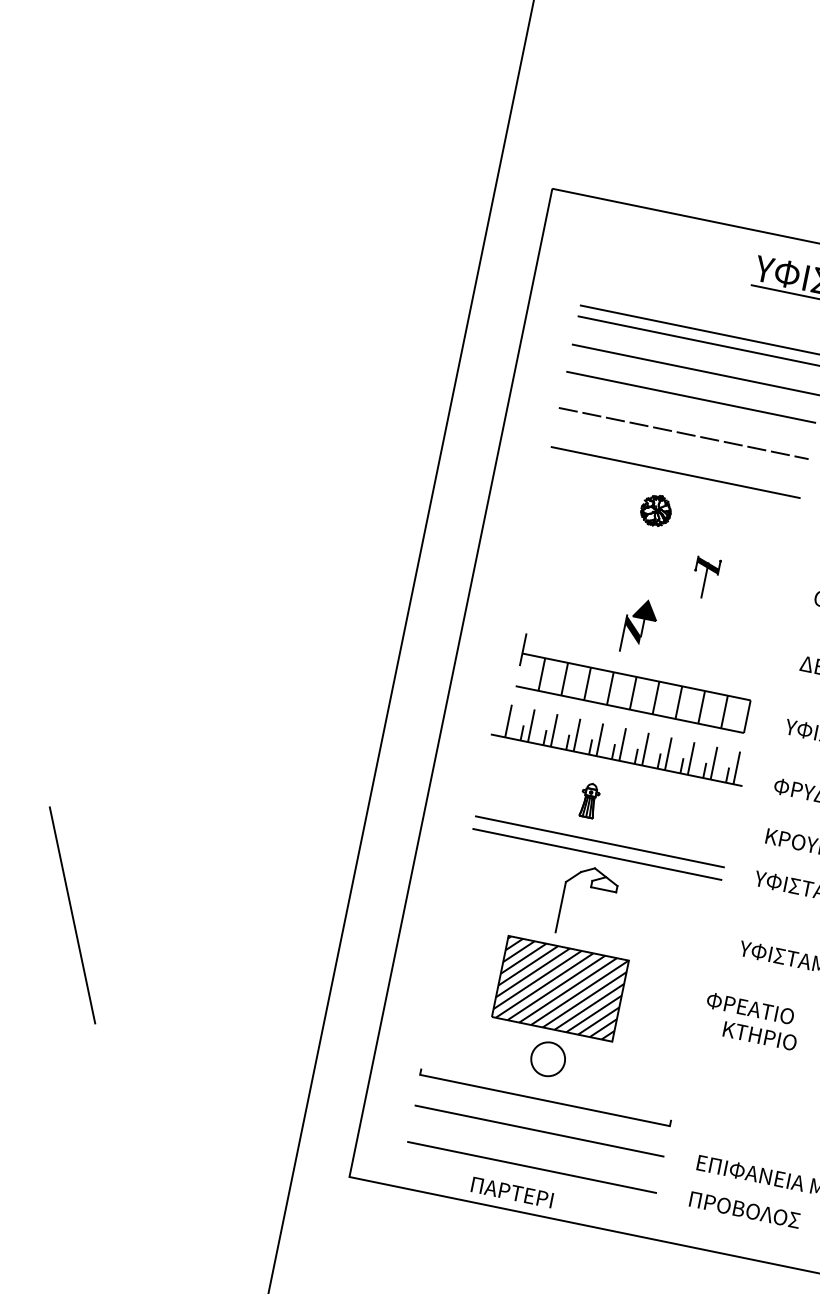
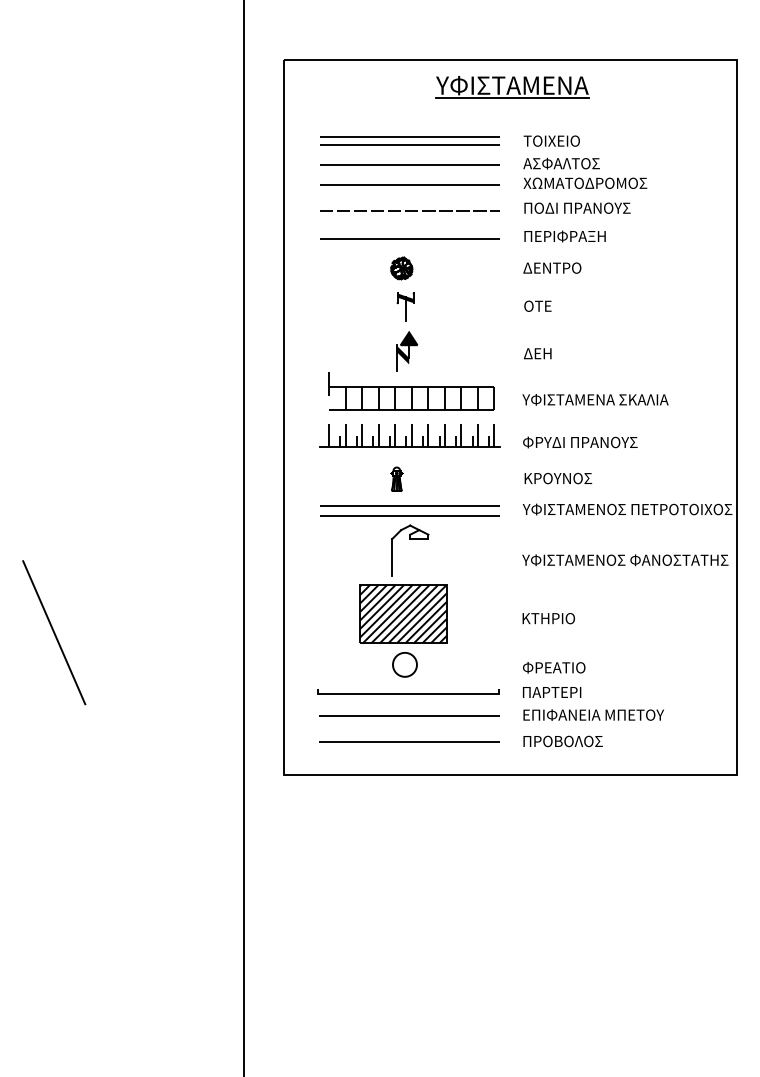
part: (705, 576) -> (405, 306), moved
text: (750, 1008) -> (554, 667), moved
text: (512, 1192) -> (552, 692), moved

